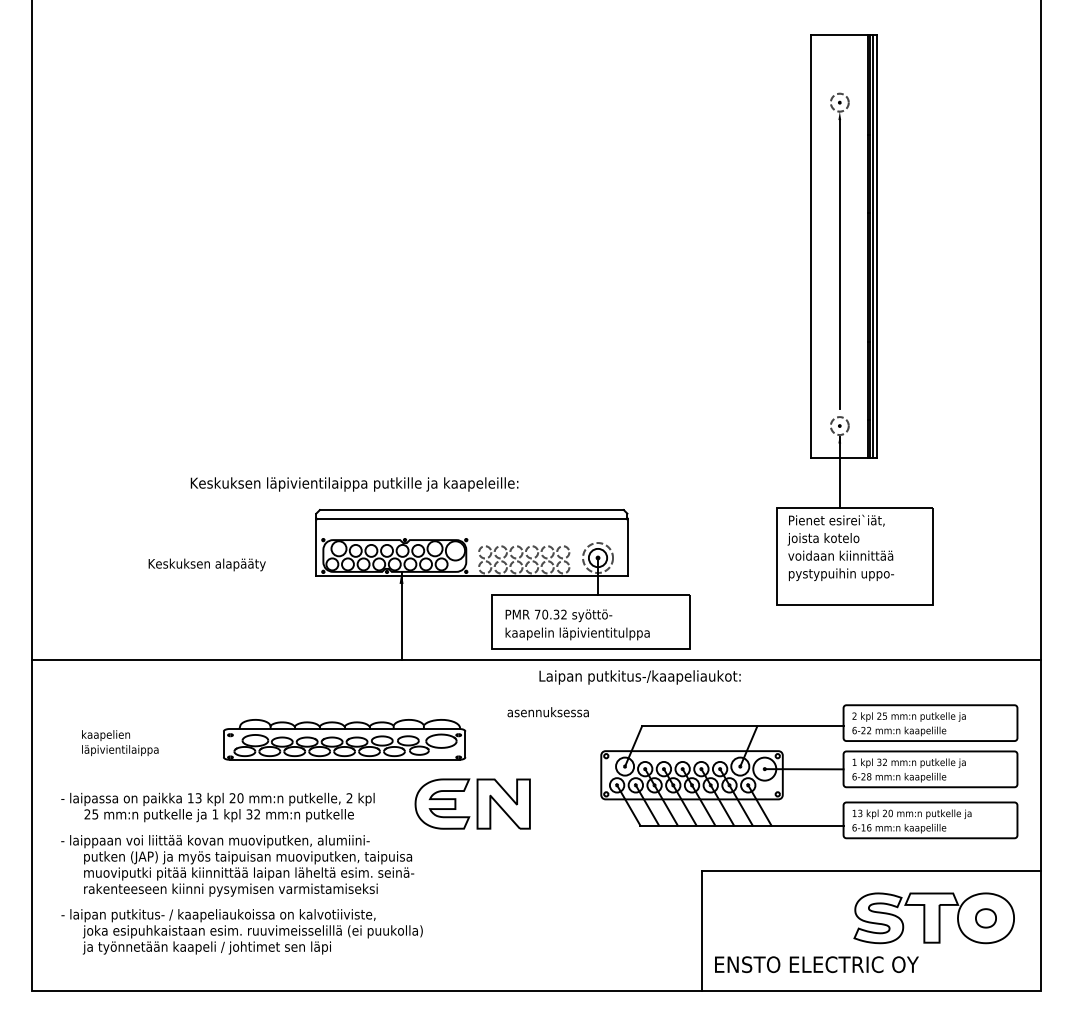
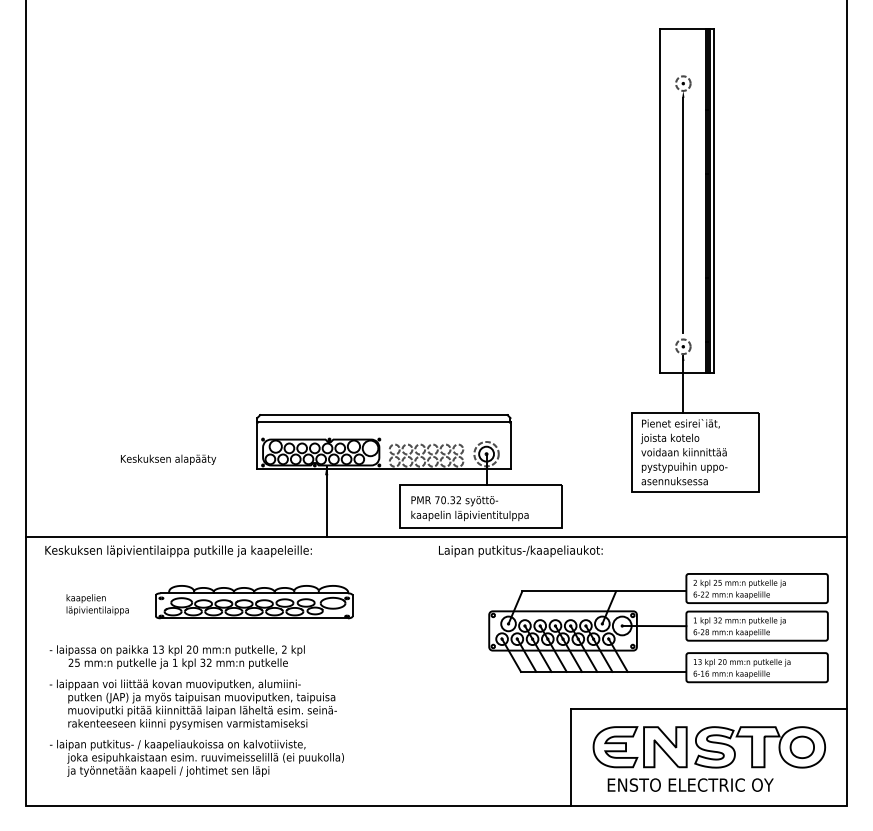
text: (354, 484) -> (178, 551), moved
text: (547, 712) -> (674, 481), moved
part: (344, 739) -> (254, 601), moved
part: (472, 803) -> (639, 746), moved
part: (985, 918) -> (801, 747), size x1.43
text: (816, 964) -> (690, 784), moved

